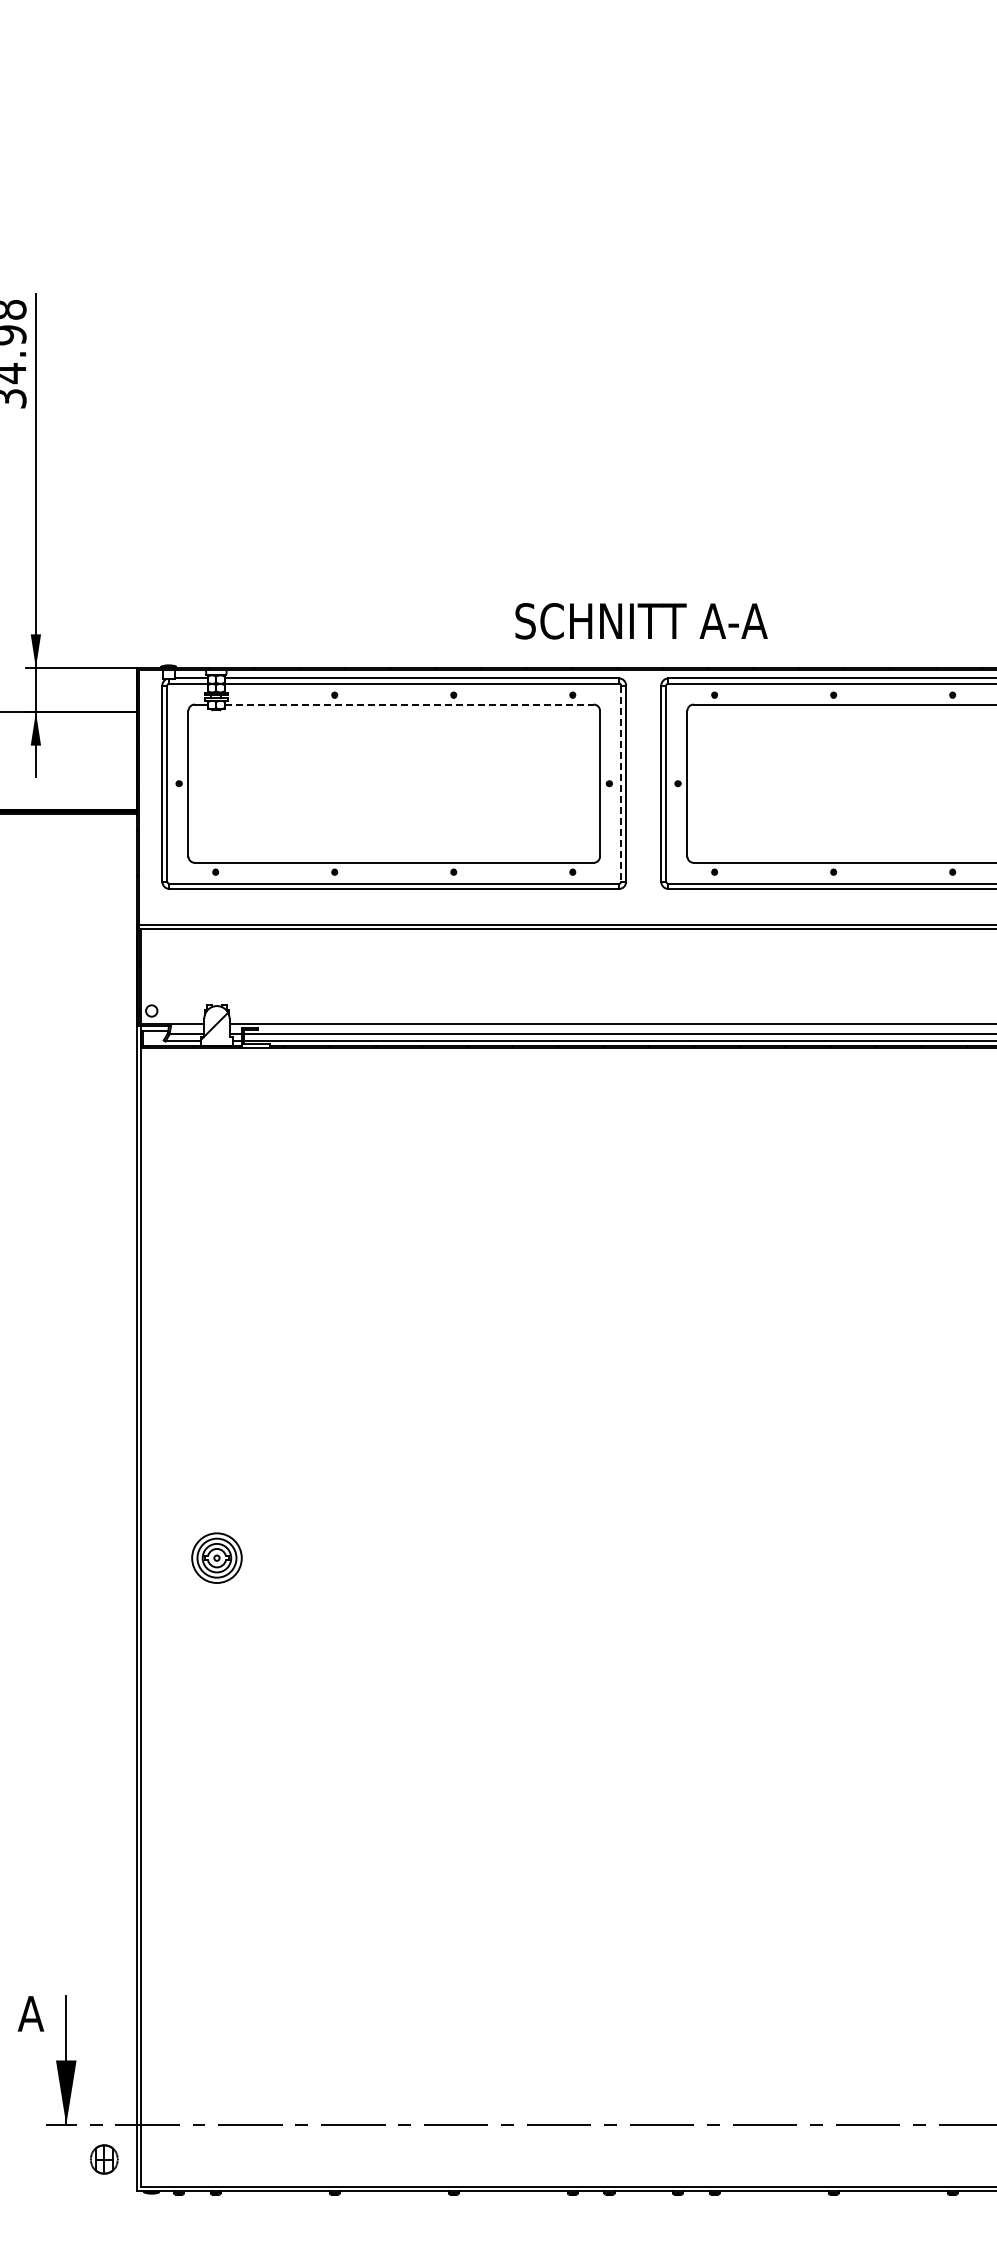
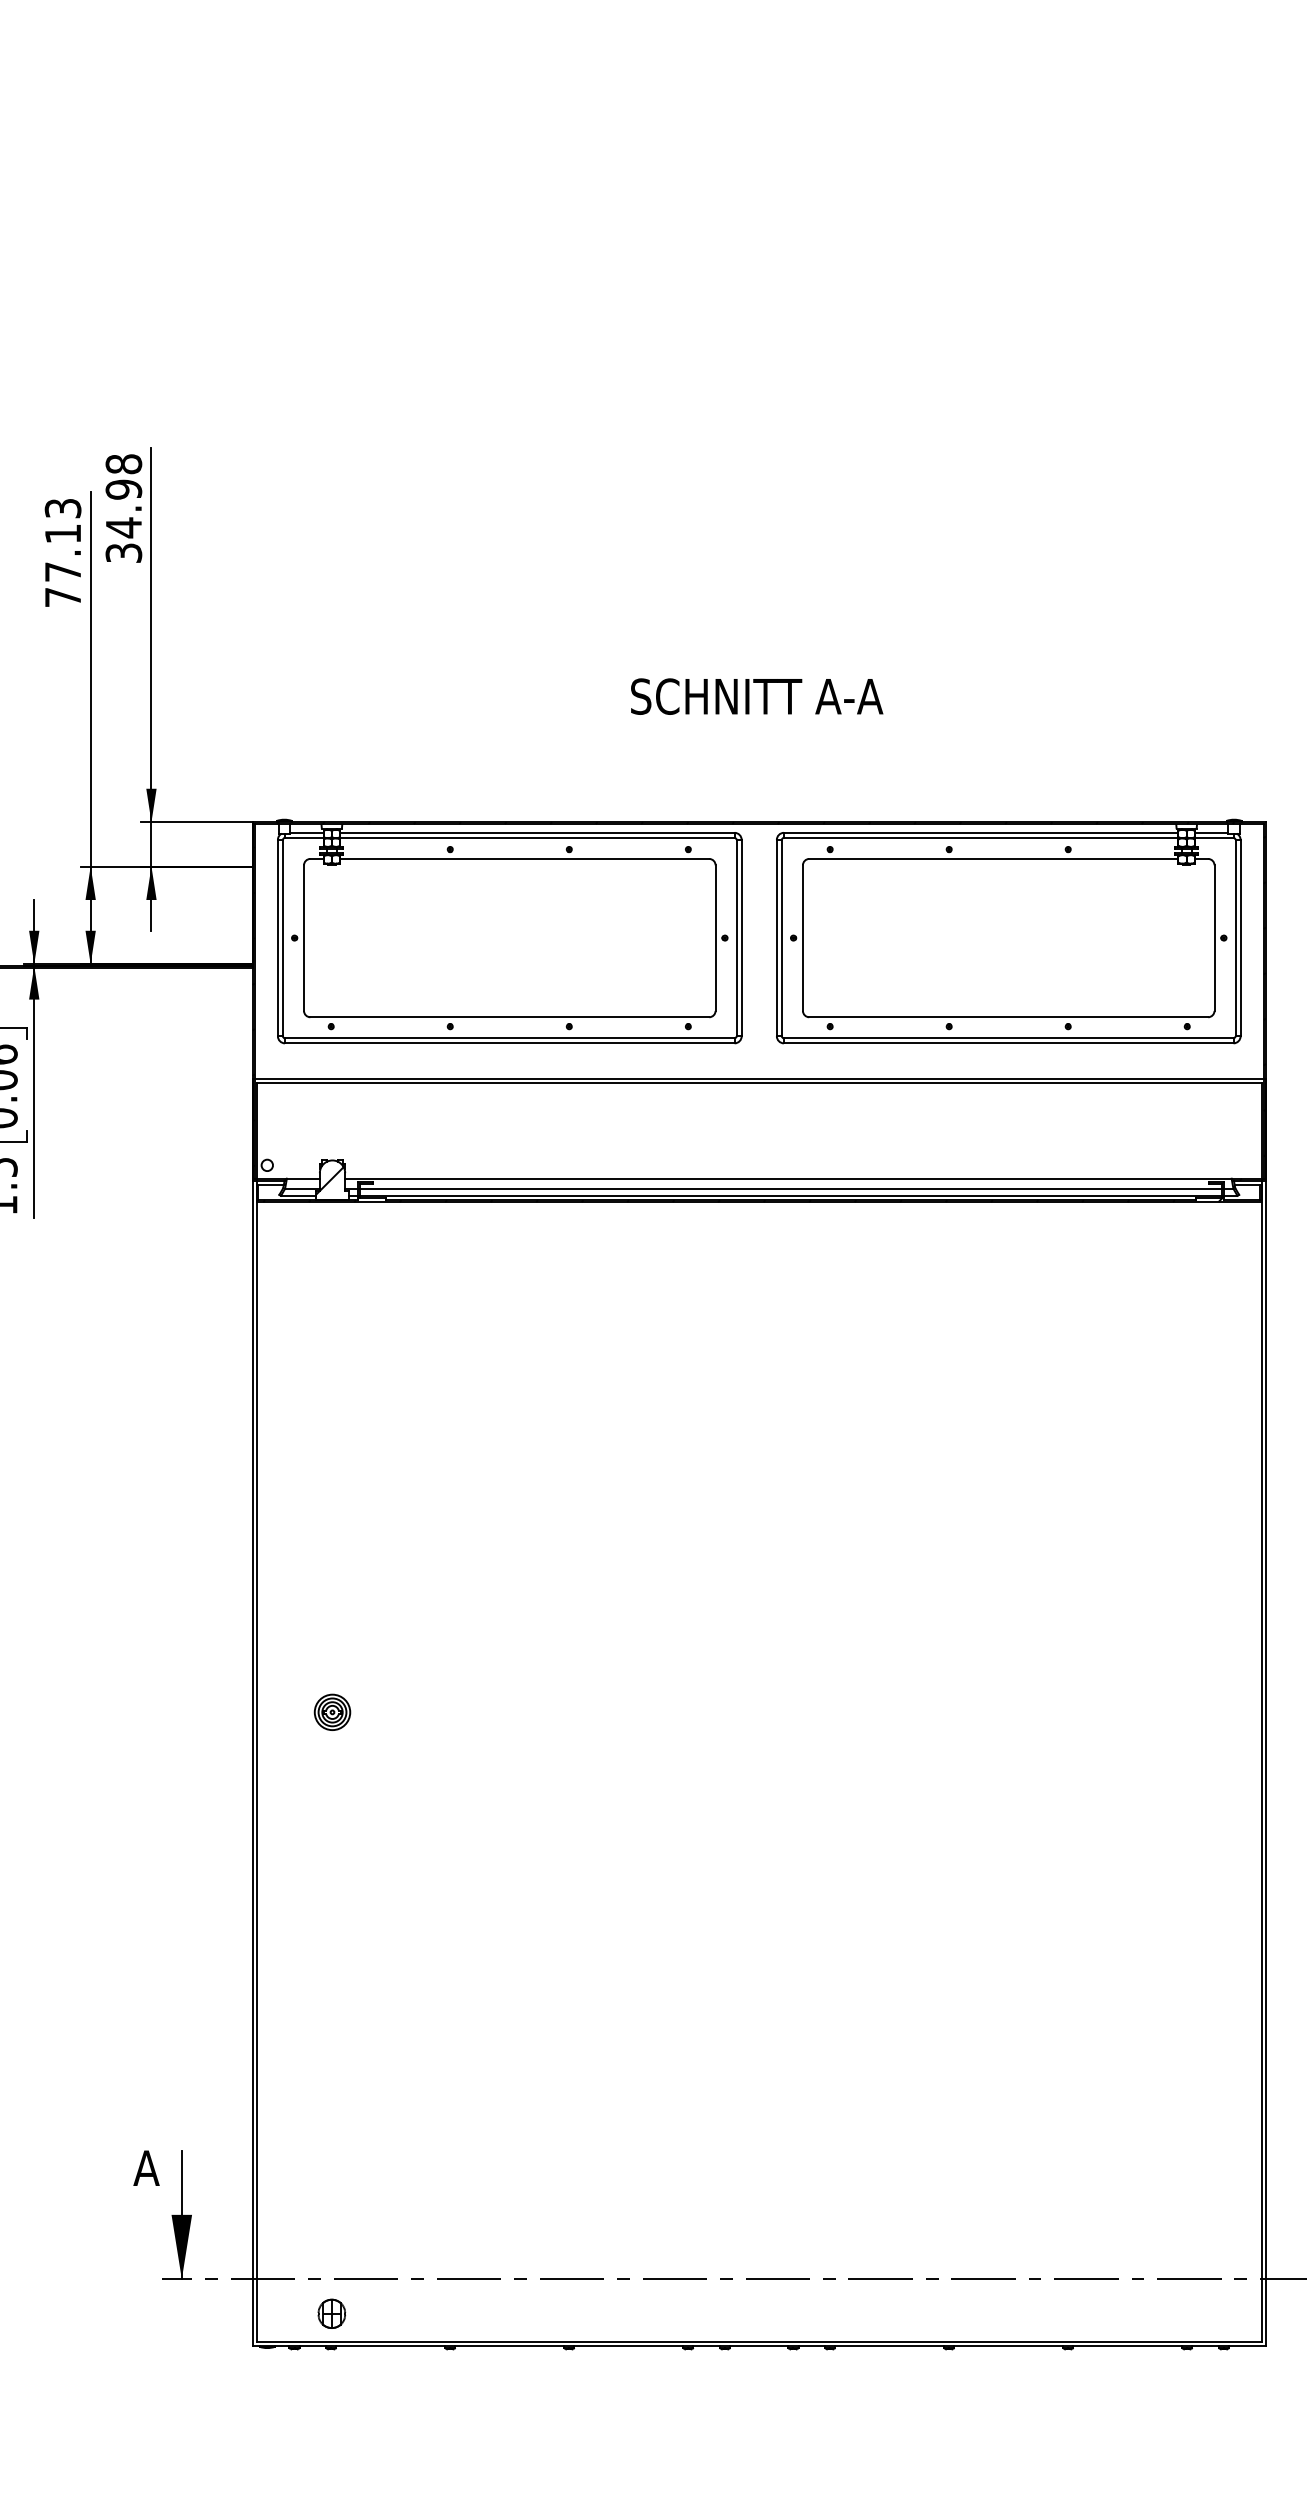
text: (641, 621) -> (757, 696), moved
line: (408, 704) -> (524, 858), dashed -> solid
line: (620, 784) -> (736, 938), dashed -> solid
part: (216, 1557) -> (332, 1711), size x0.71
part: (103, 2159) -> (331, 2313), moved

